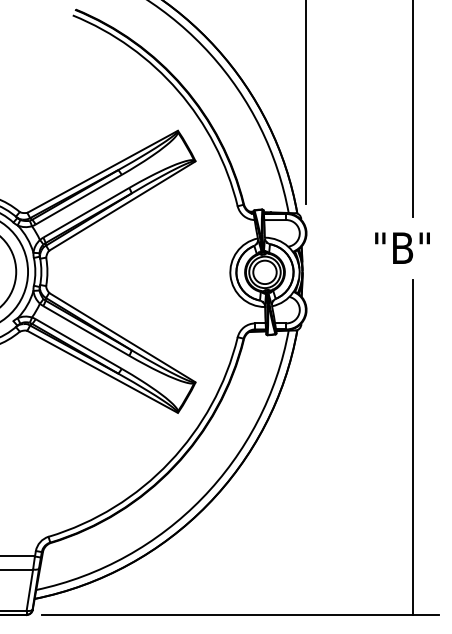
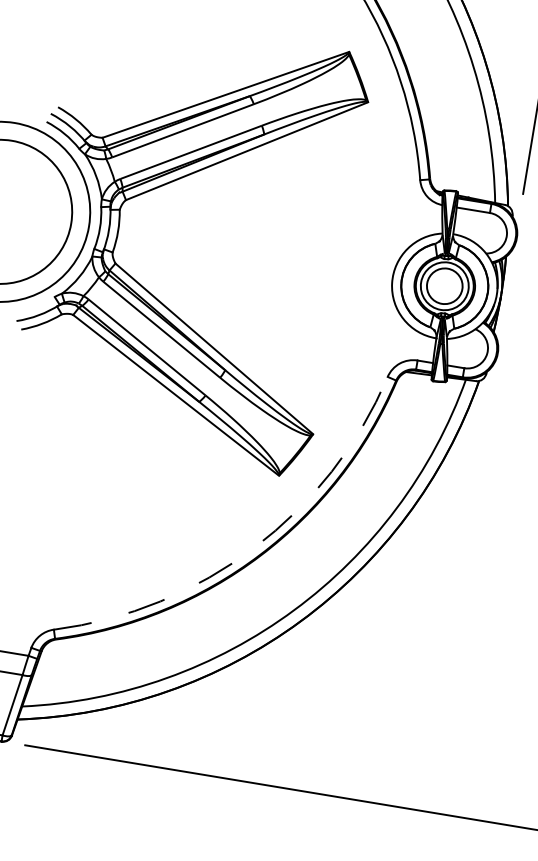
arc: (169, 462) -> (254, 548), solid -> dashed

